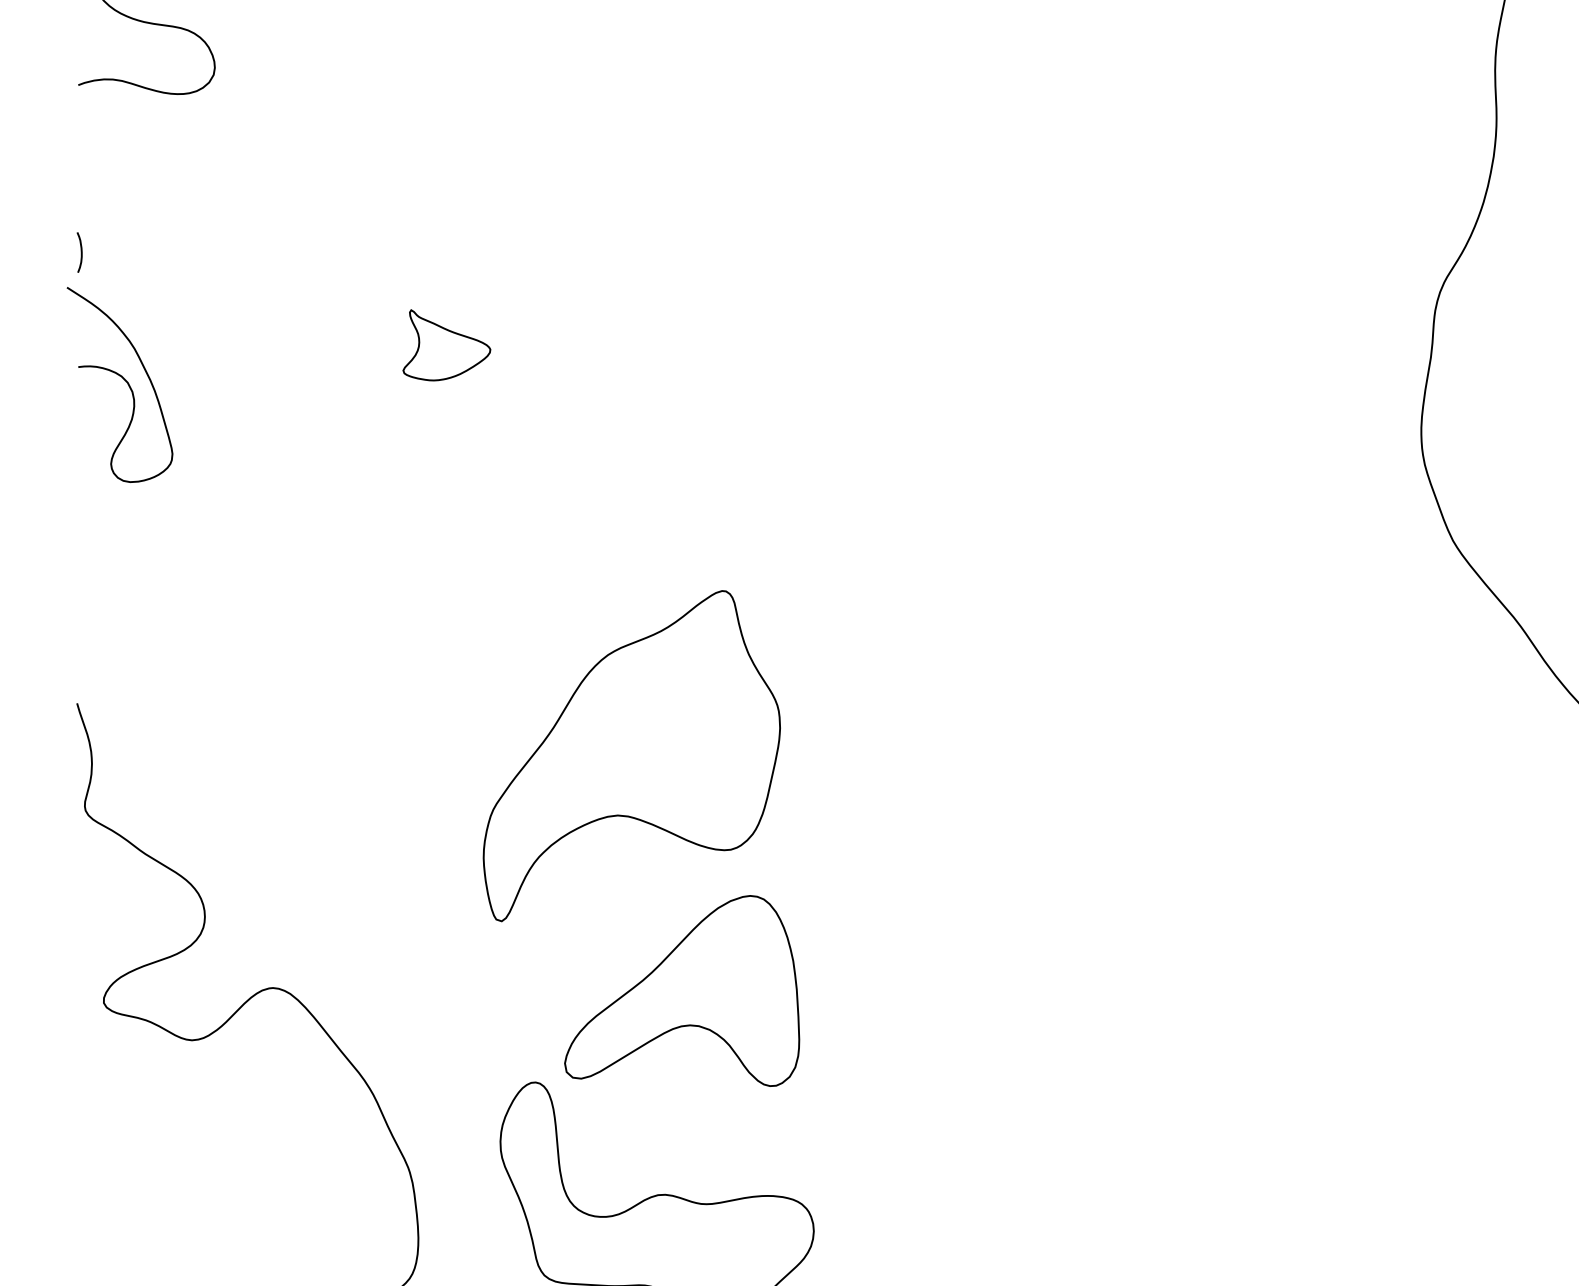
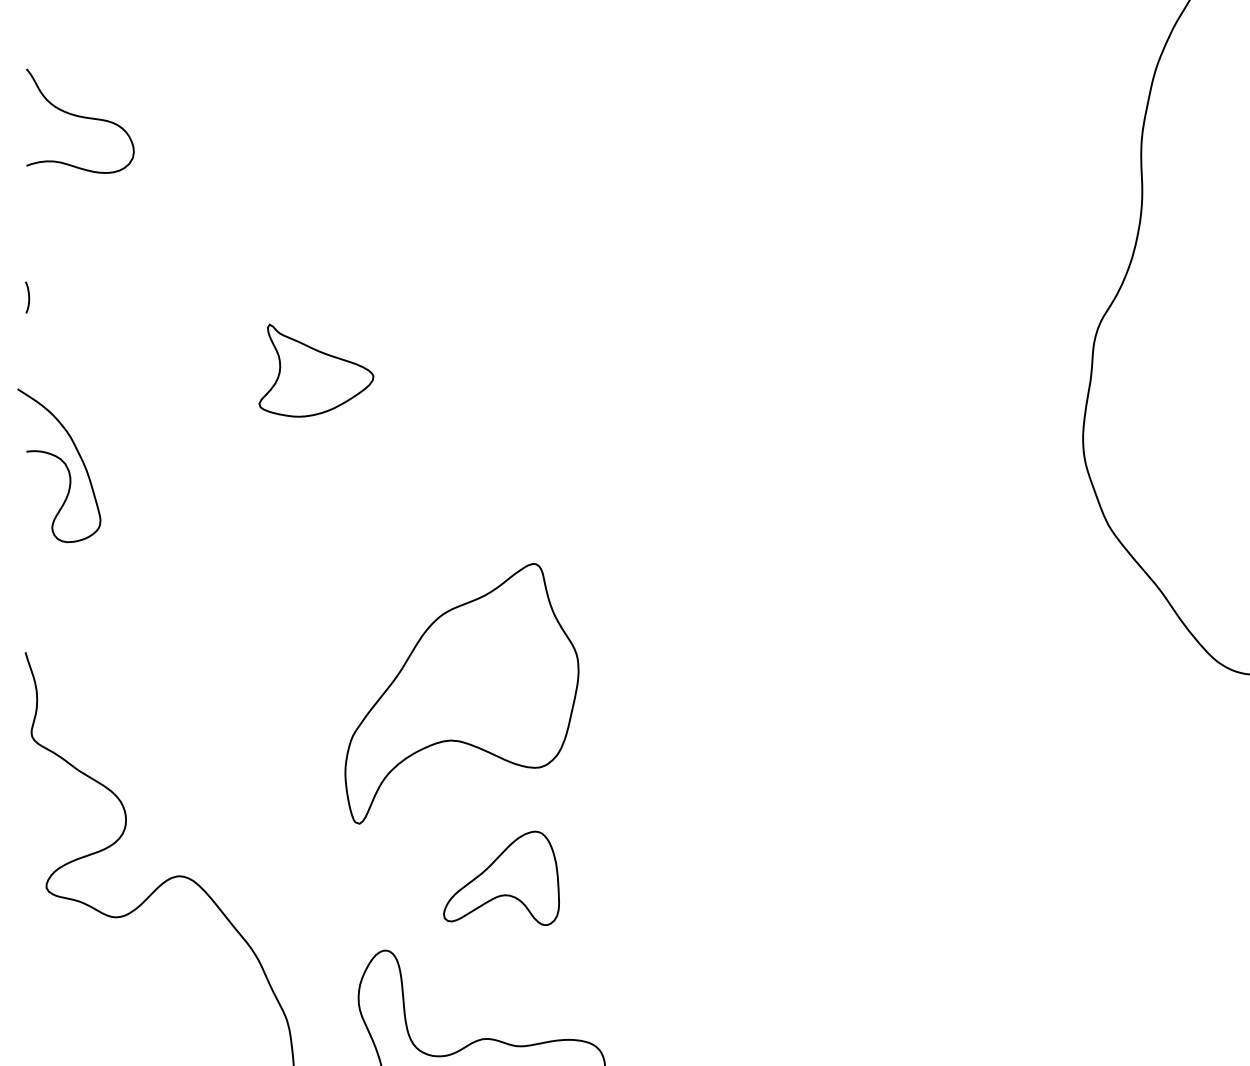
part: (446, 345) -> (316, 370), size x1.67
curve: (124, 380) -> (62, 462), moved
part: (682, 989) -> (501, 877), size x0.62

